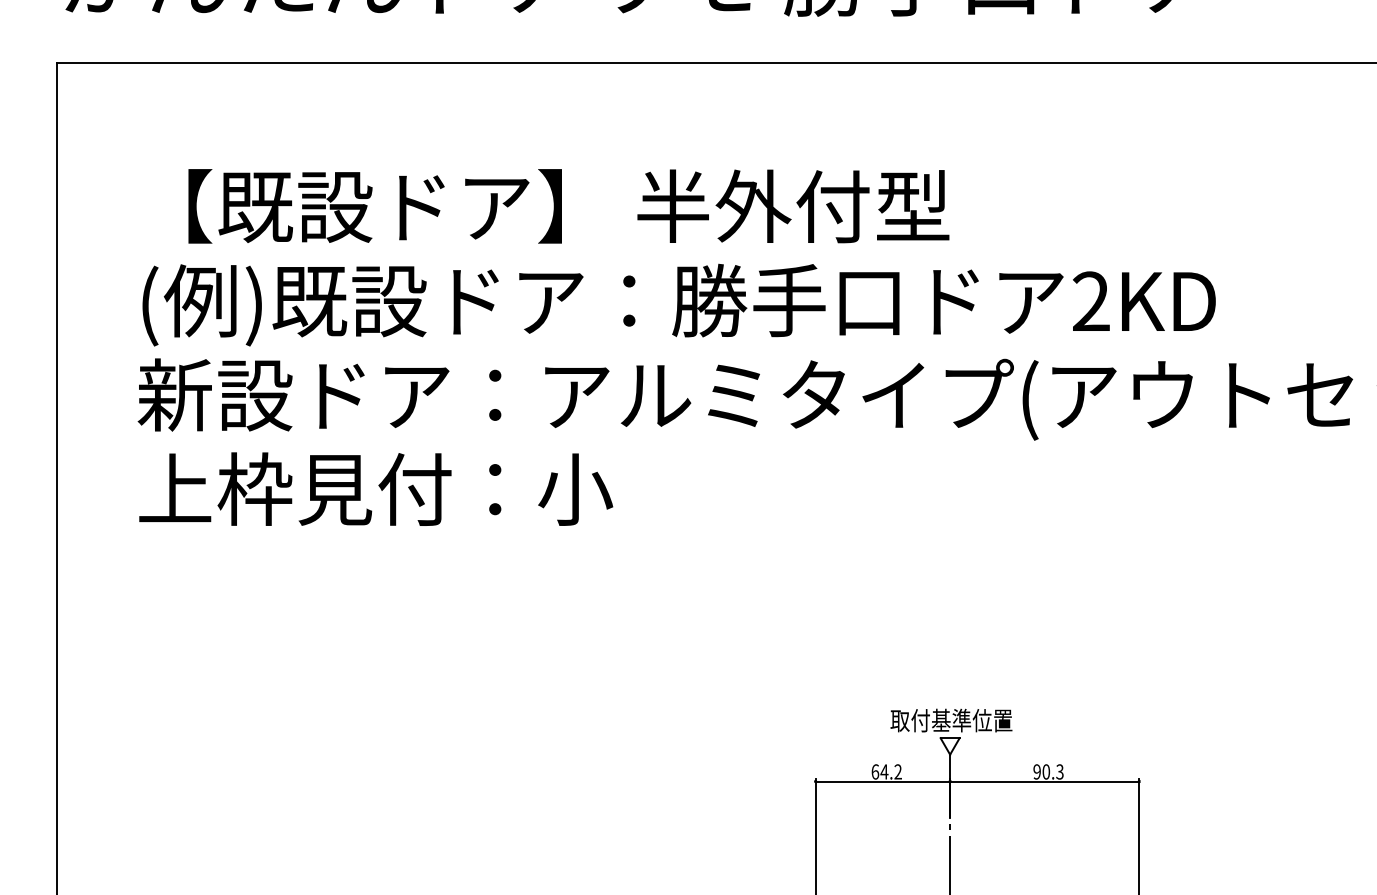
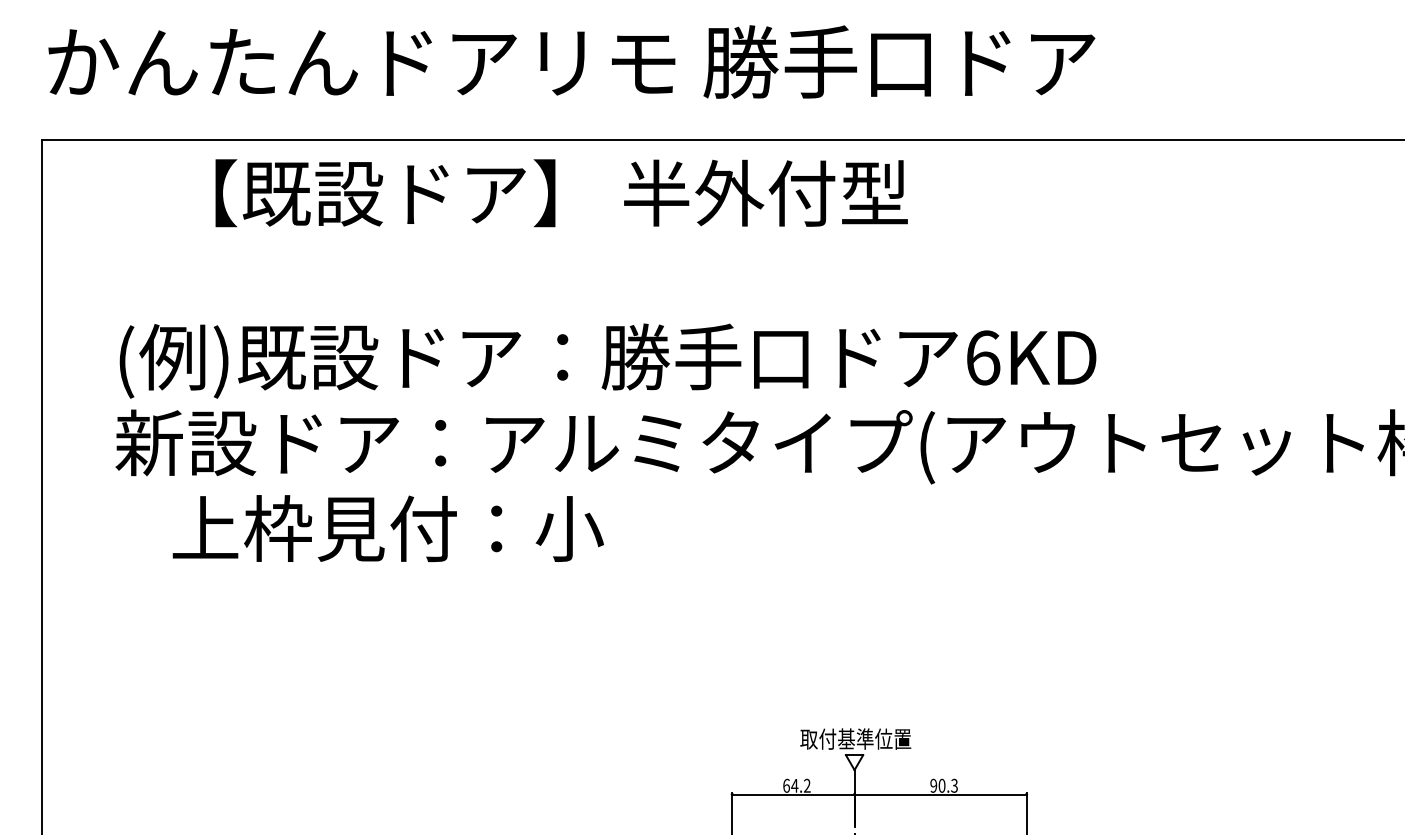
text: (568, 206) -> (561, 193), moved
text: (1091, 301) -> (983, 357), 2KD -> 6KD
text: (375, 489) -> (387, 528), moved

